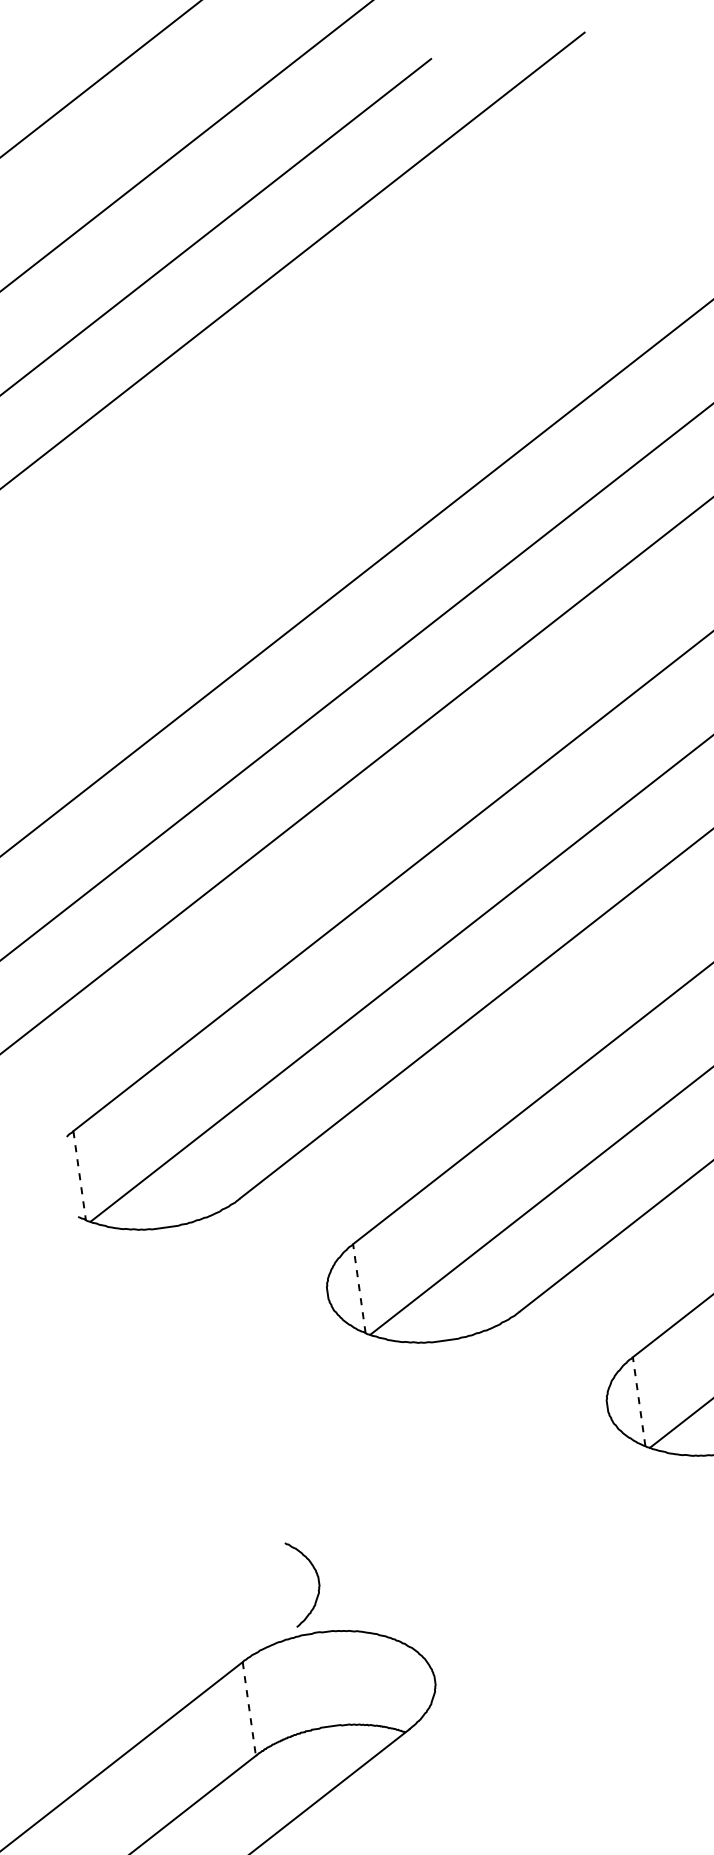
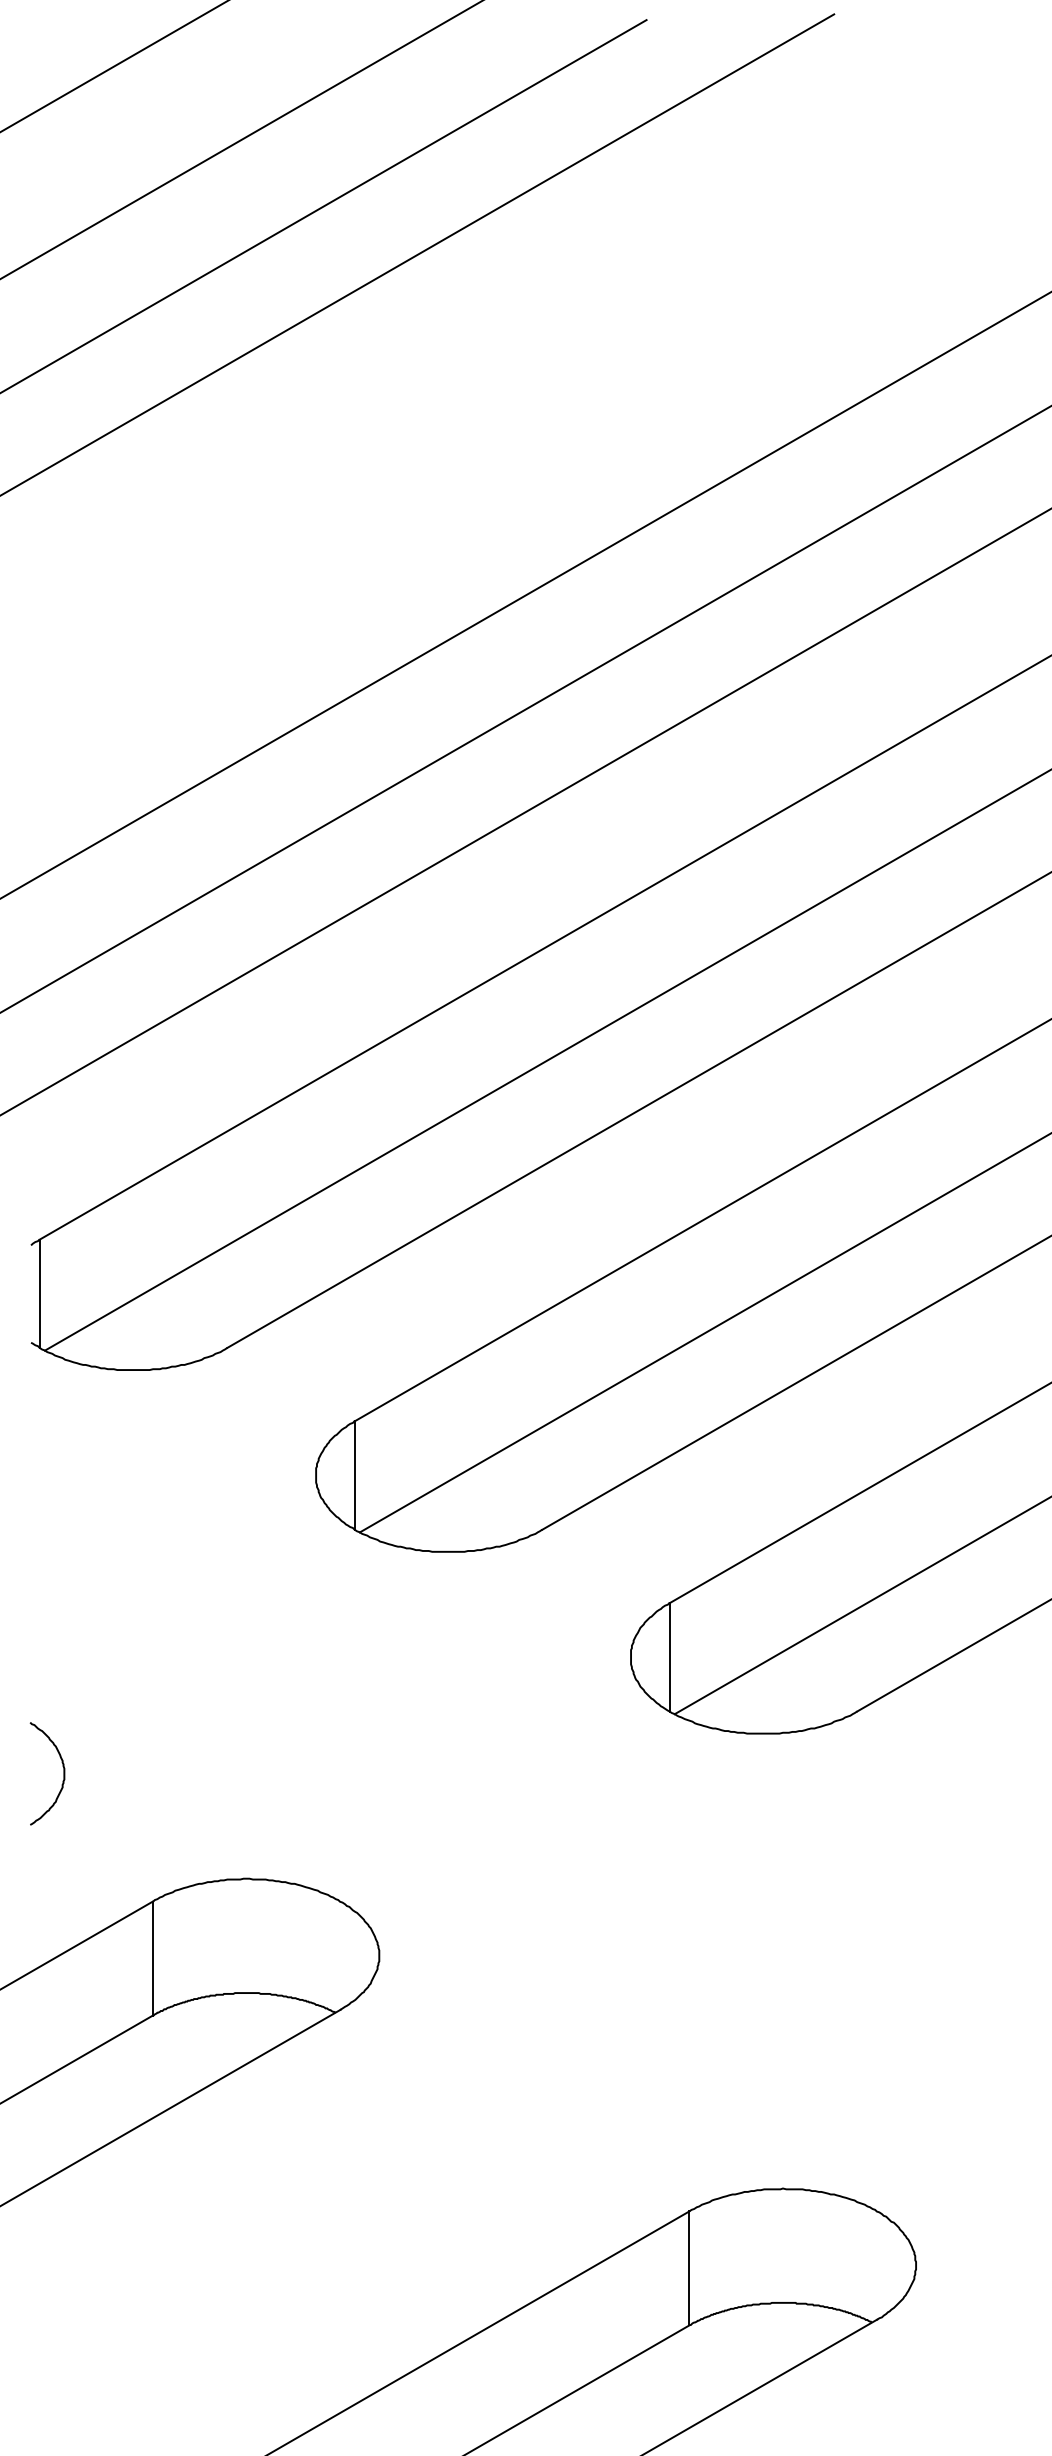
line: (79, 1176) -> (39, 1294), dashed -> solid
line: (359, 1288) -> (354, 1475), dashed -> solid
line: (638, 1401) -> (669, 1656), dashed -> solid
curve: (318, 1581) -> (63, 1773), moved
line: (249, 1709) -> (152, 1959), dashed -> solid

